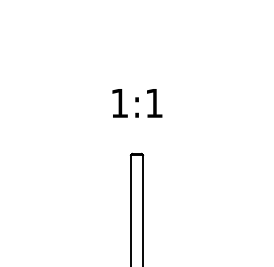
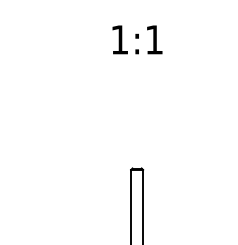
text: (137, 103) -> (137, 40), moved

